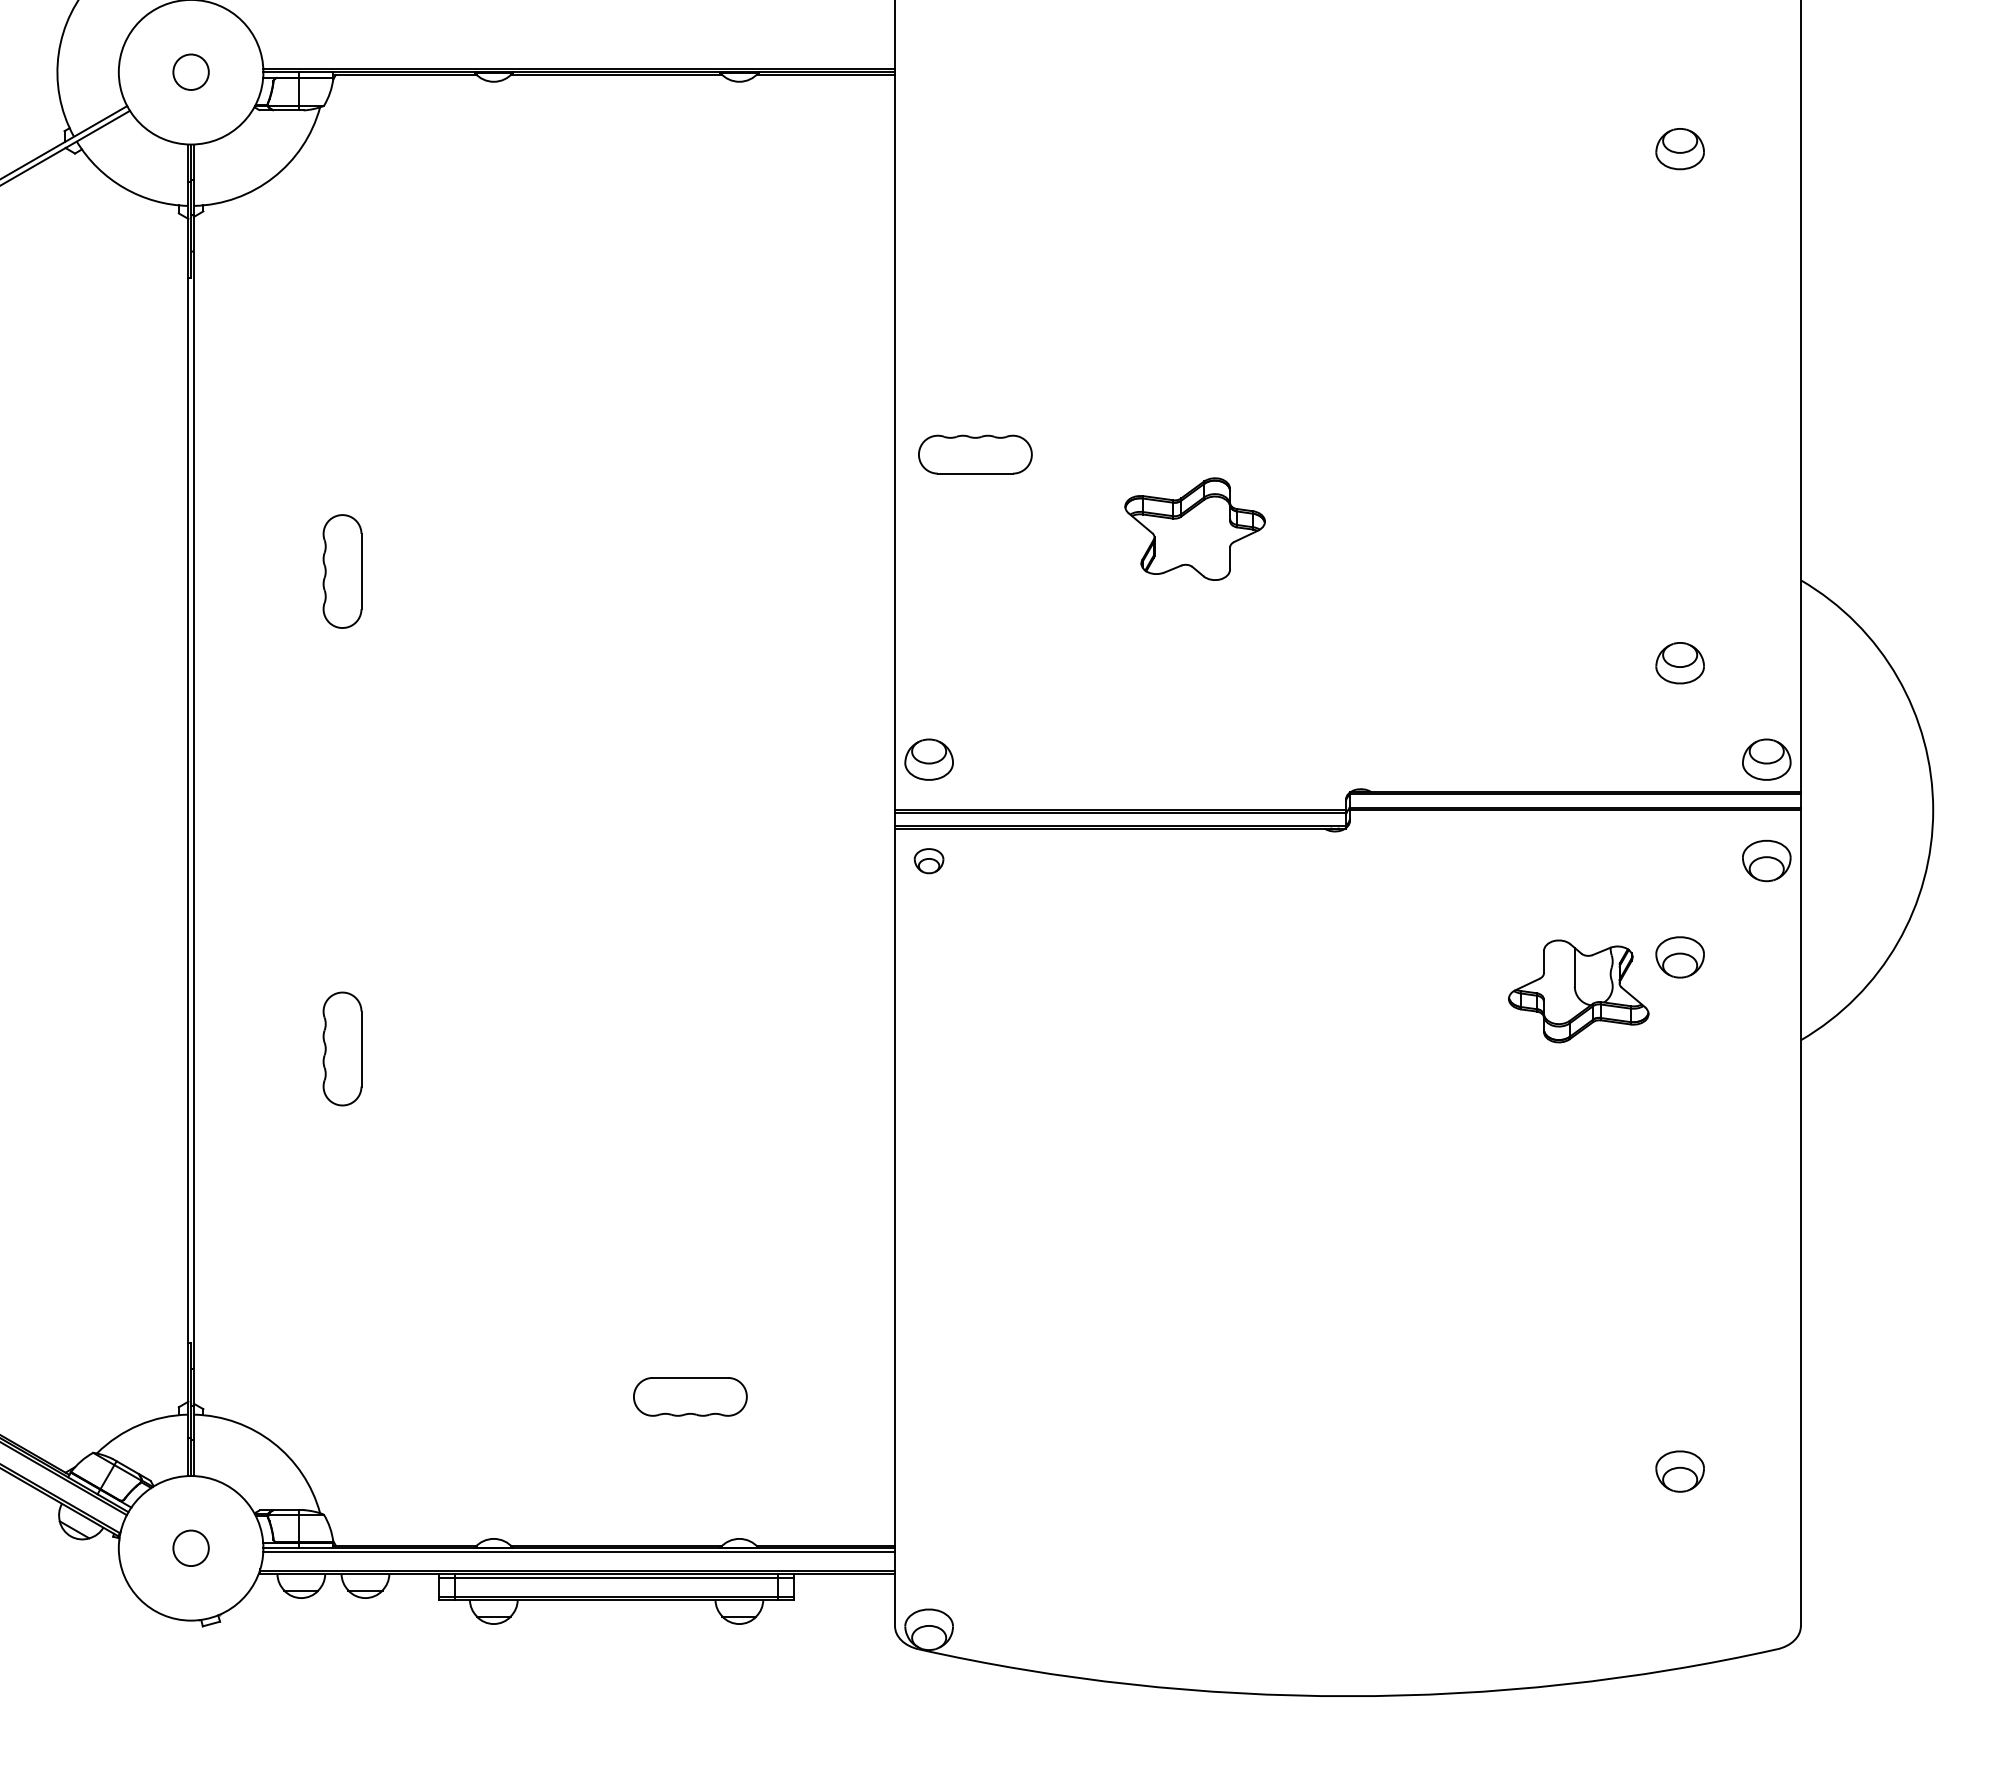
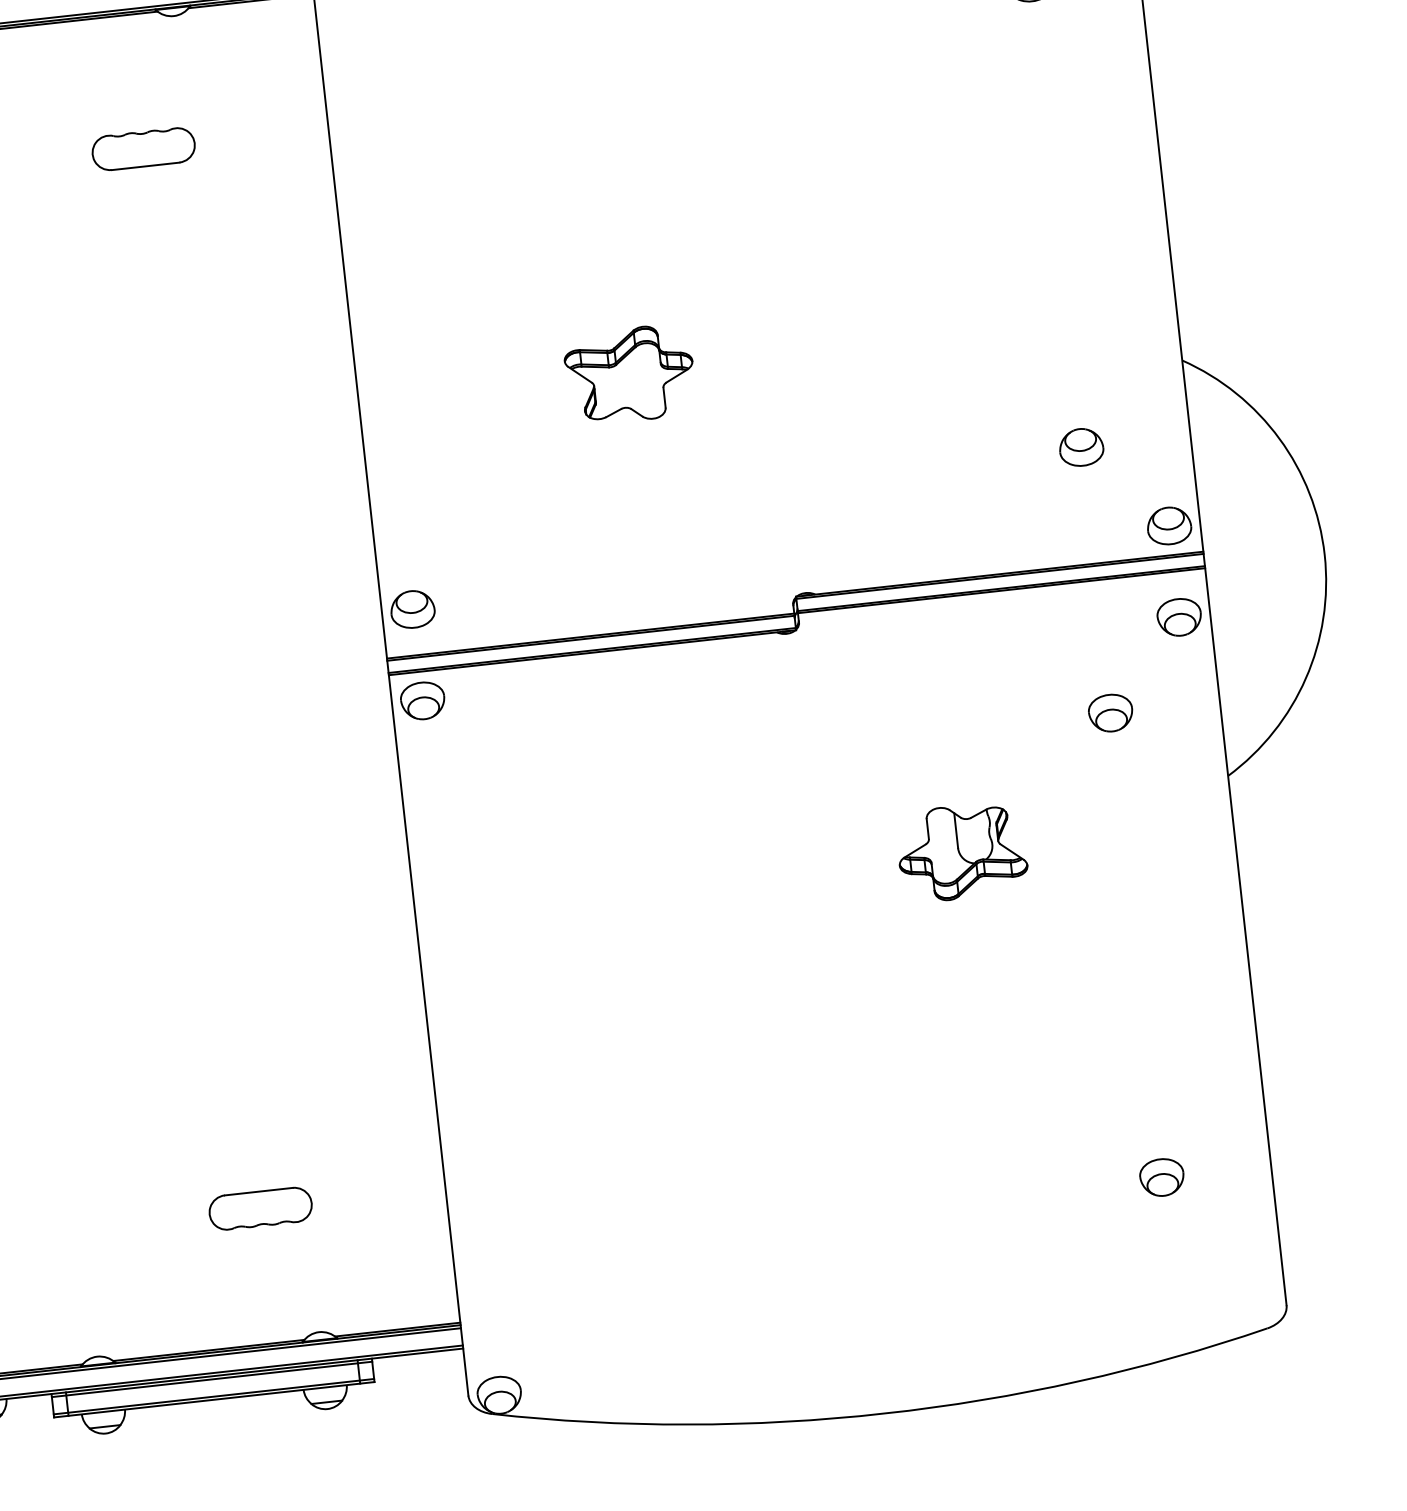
part: (975, 454) -> (143, 148), moved
part: (928, 861) -> (422, 701), size x1.67
part: (1578, 991) -> (961, 852), moved

